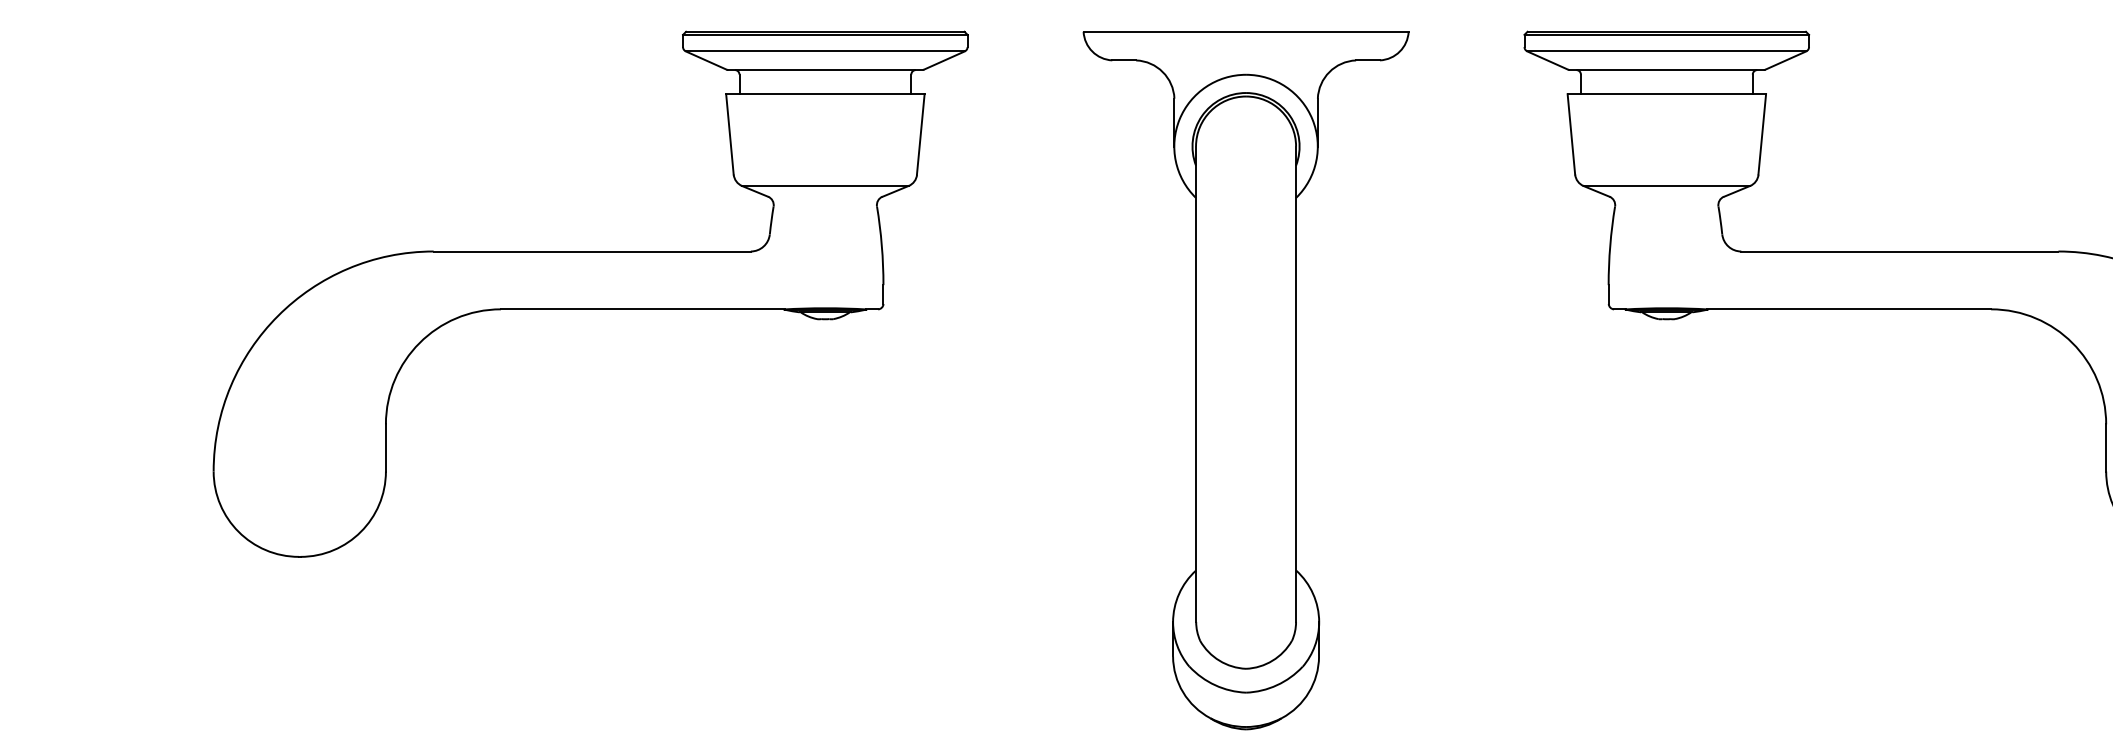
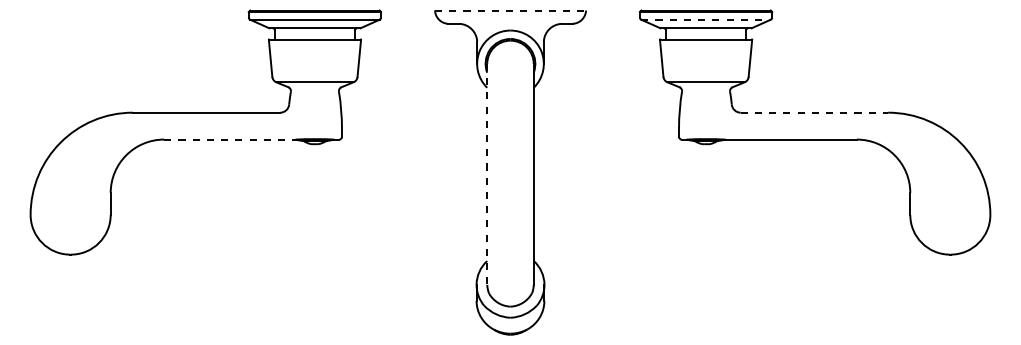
line: (1246, 31) -> (510, 10), solid -> dashed
line: (1667, 51) -> (706, 19), solid -> dashed
line: (1900, 251) -> (814, 112), solid -> dashed
line: (641, 309) -> (229, 139), solid -> dashed
line: (1196, 384) -> (487, 174), solid -> dashed

